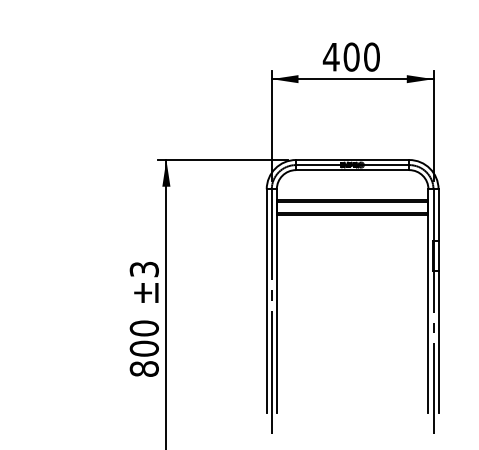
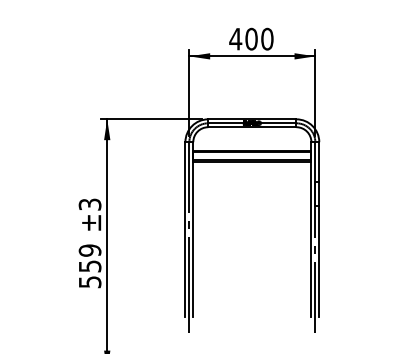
text: (143, 348) -> (89, 266), 800 -> 559

